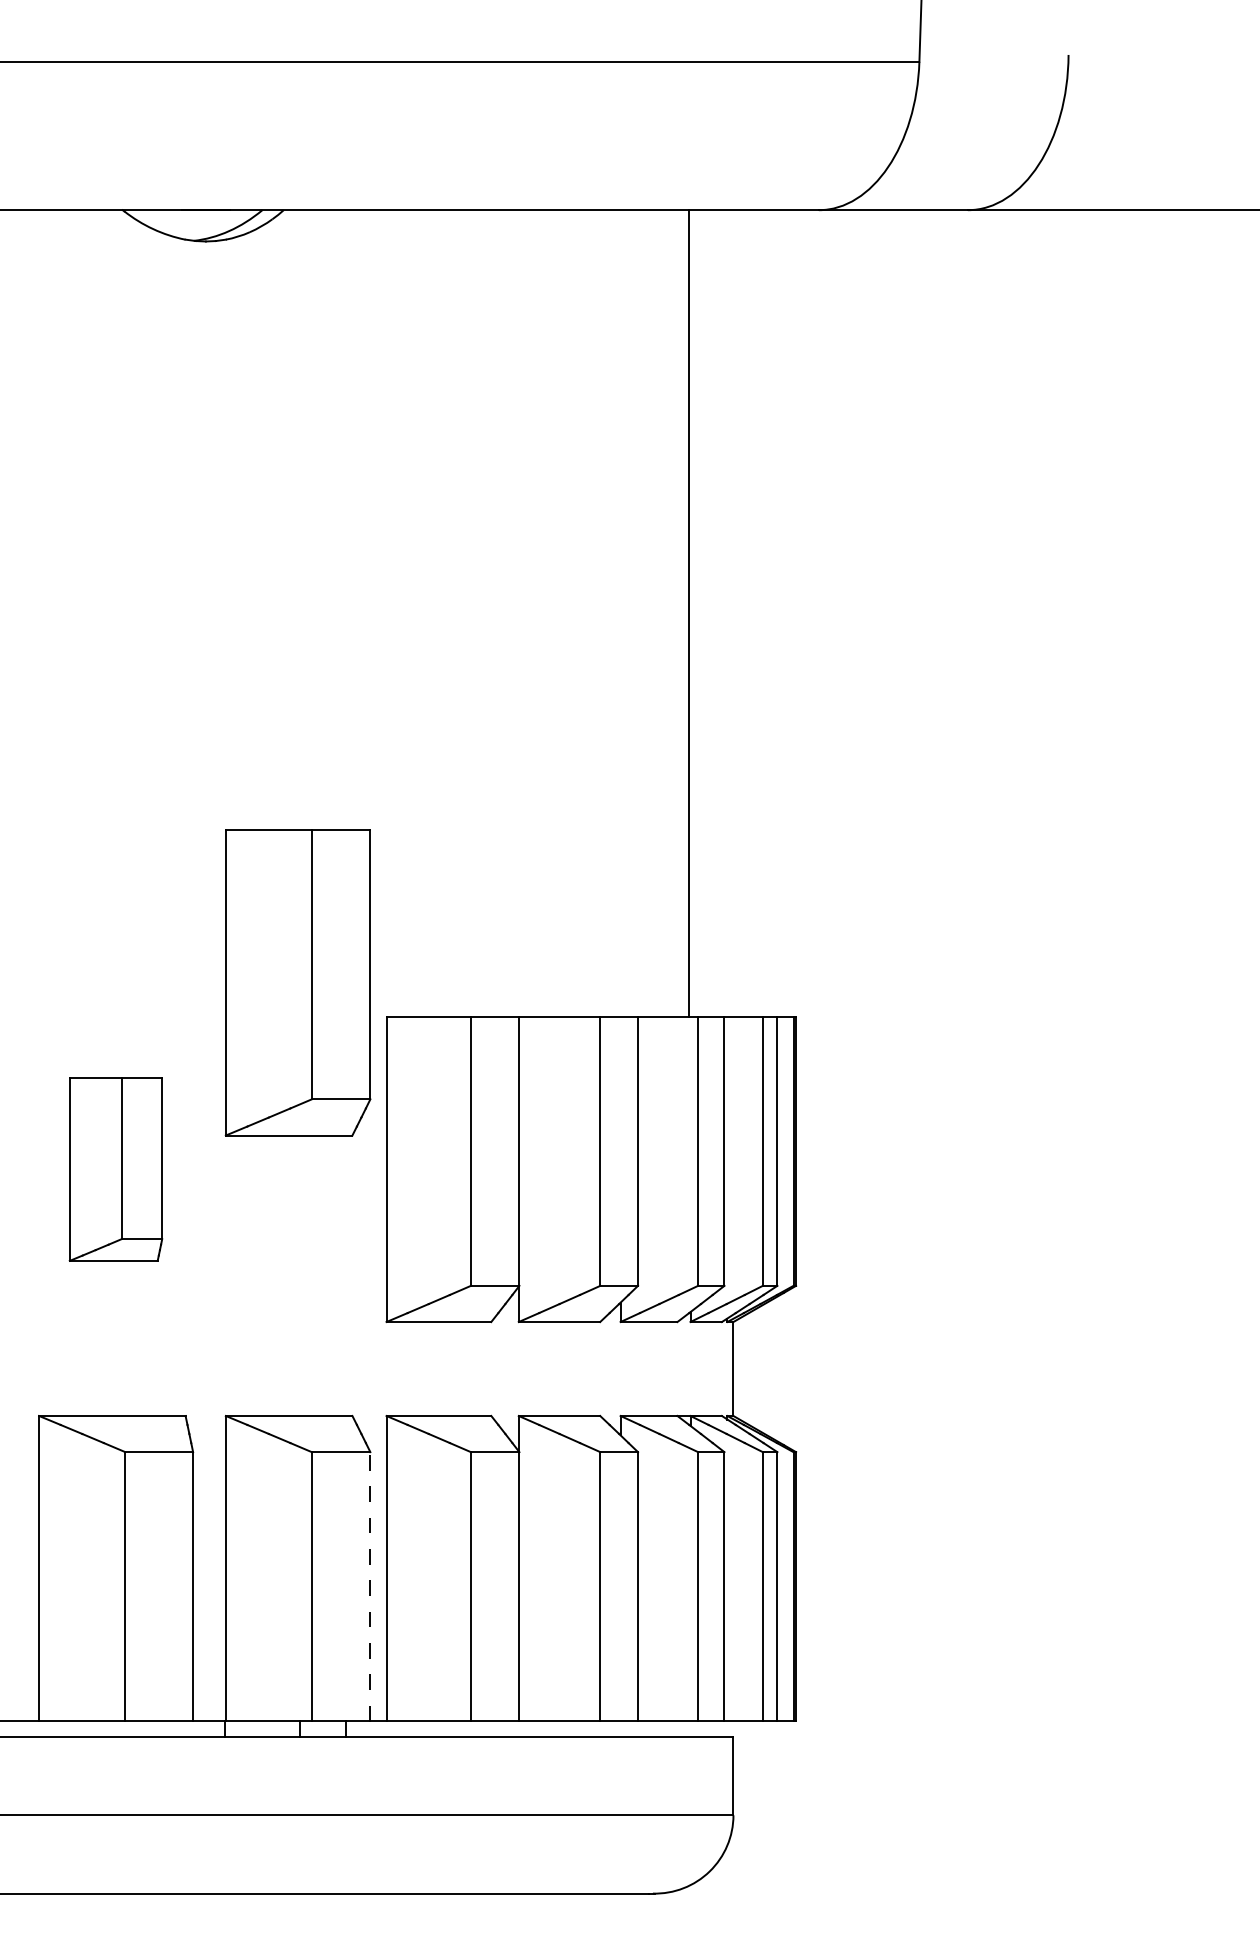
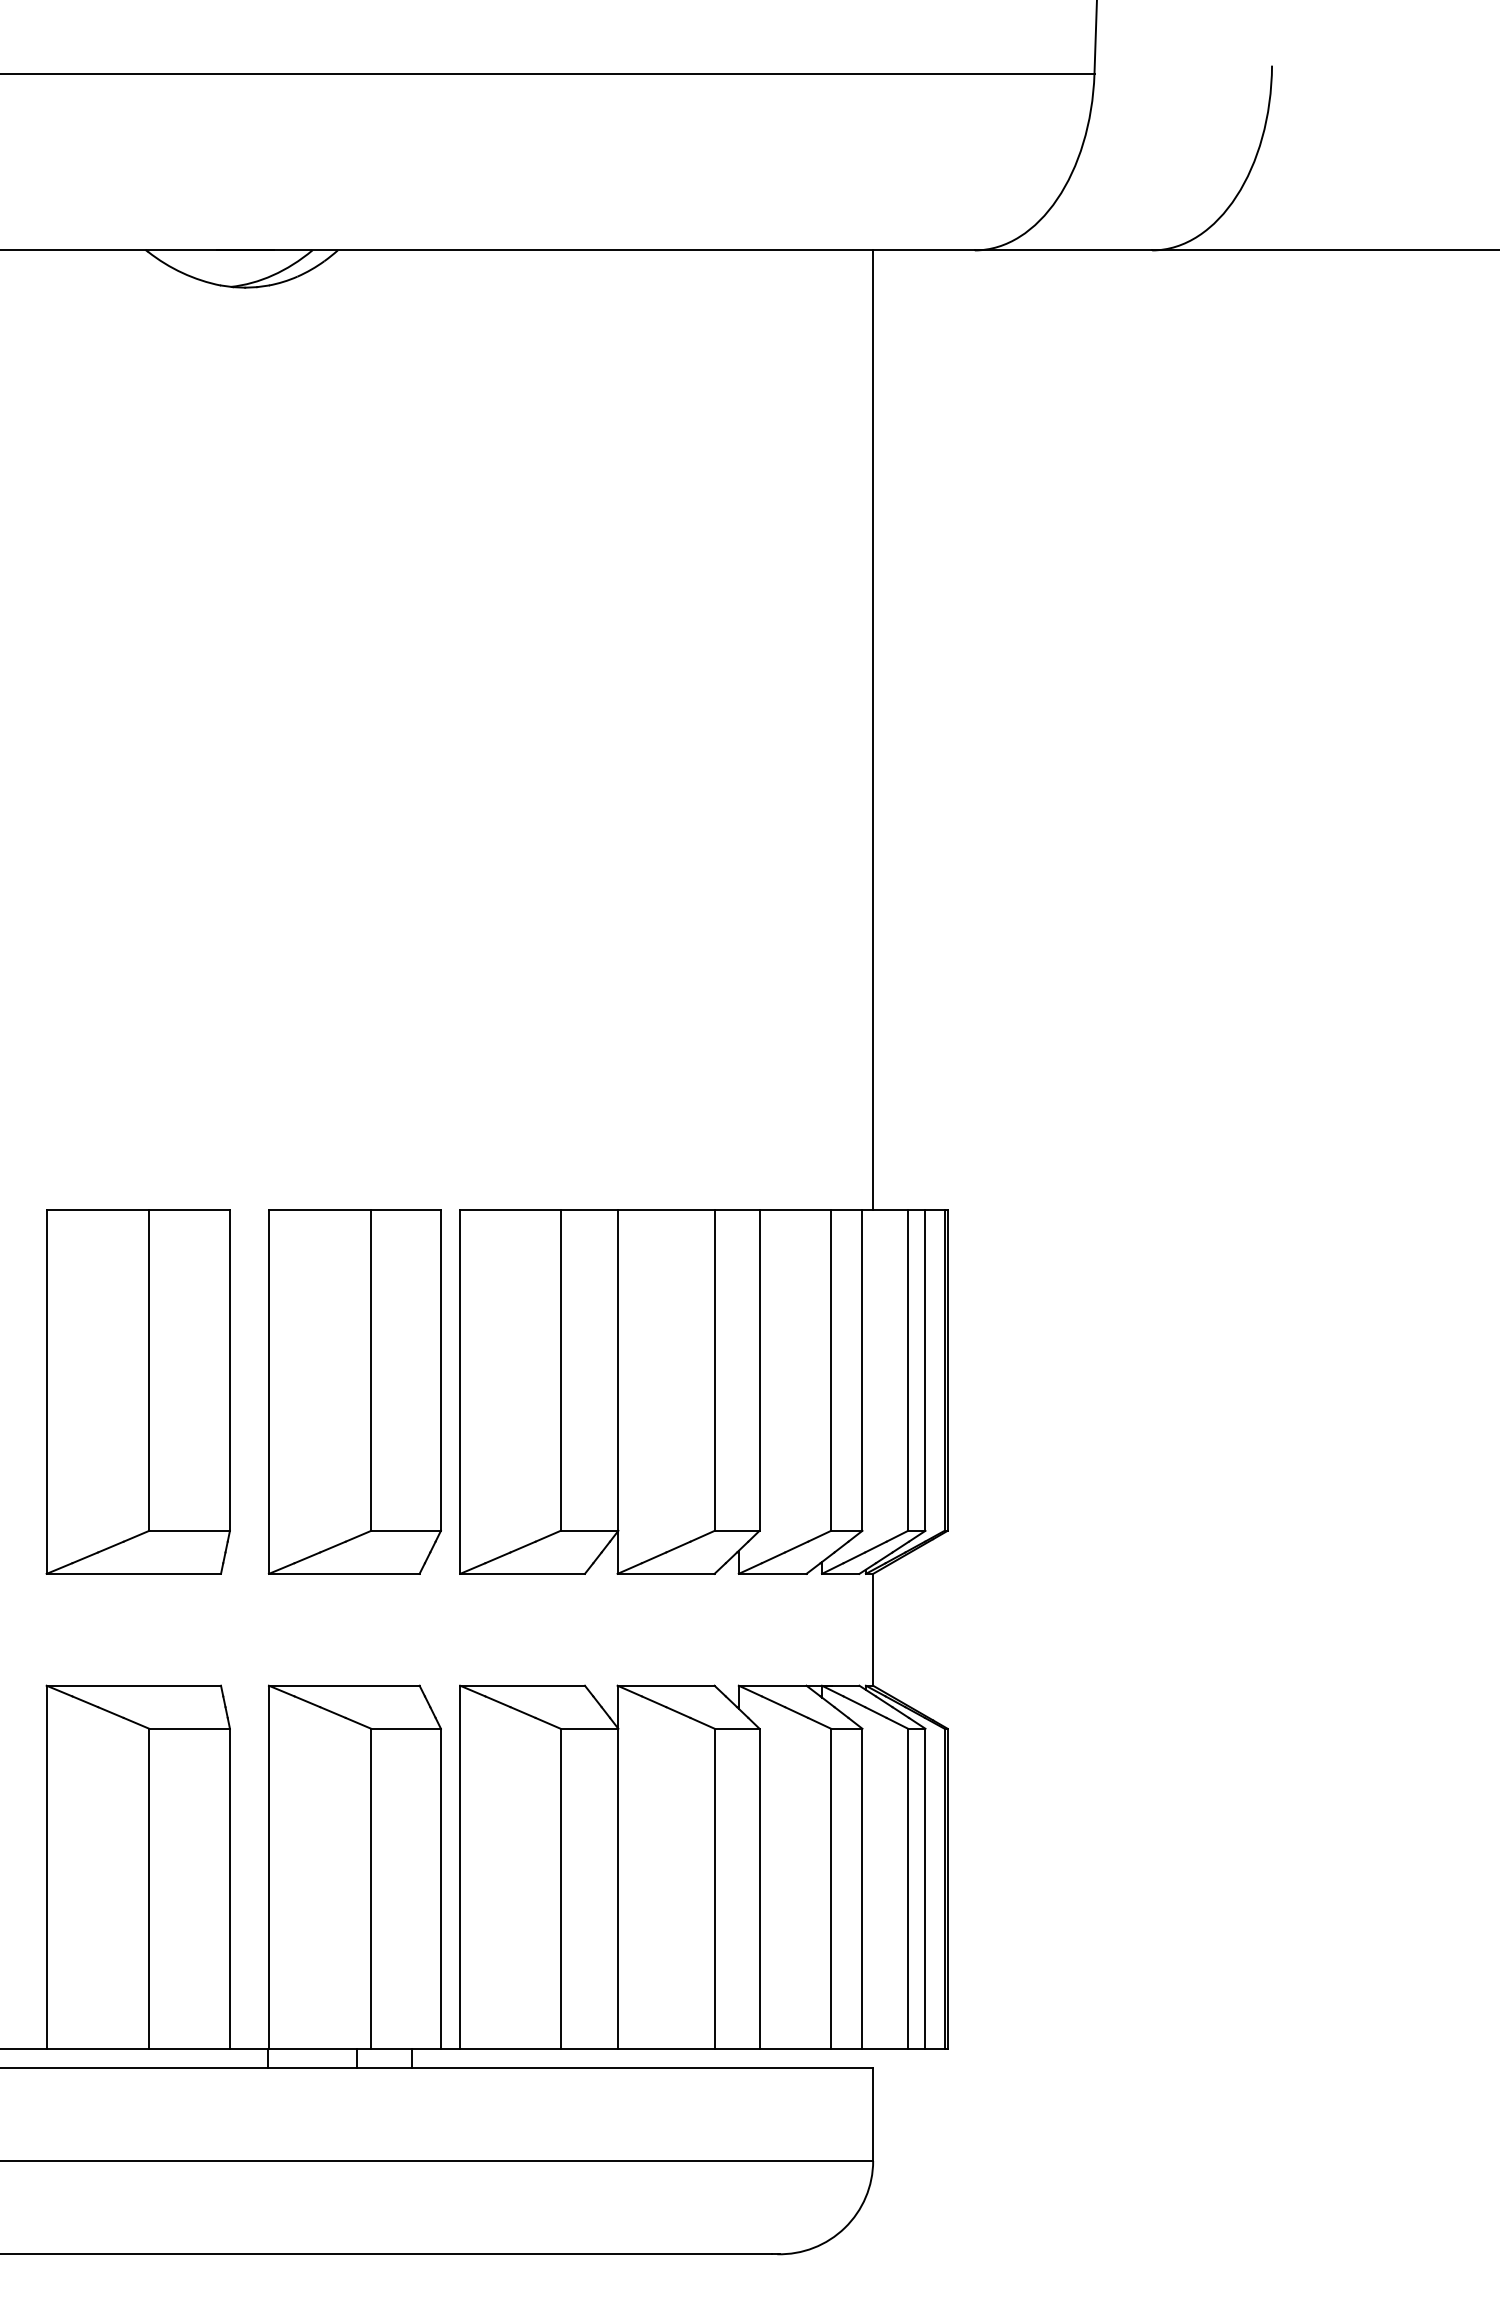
line: (689, 613) -> (873, 730), moved
part: (297, 982) -> (354, 1391), moved
part: (115, 1168) -> (137, 1391), size x1.67
line: (369, 1586) -> (440, 1888), dashed -> solid

